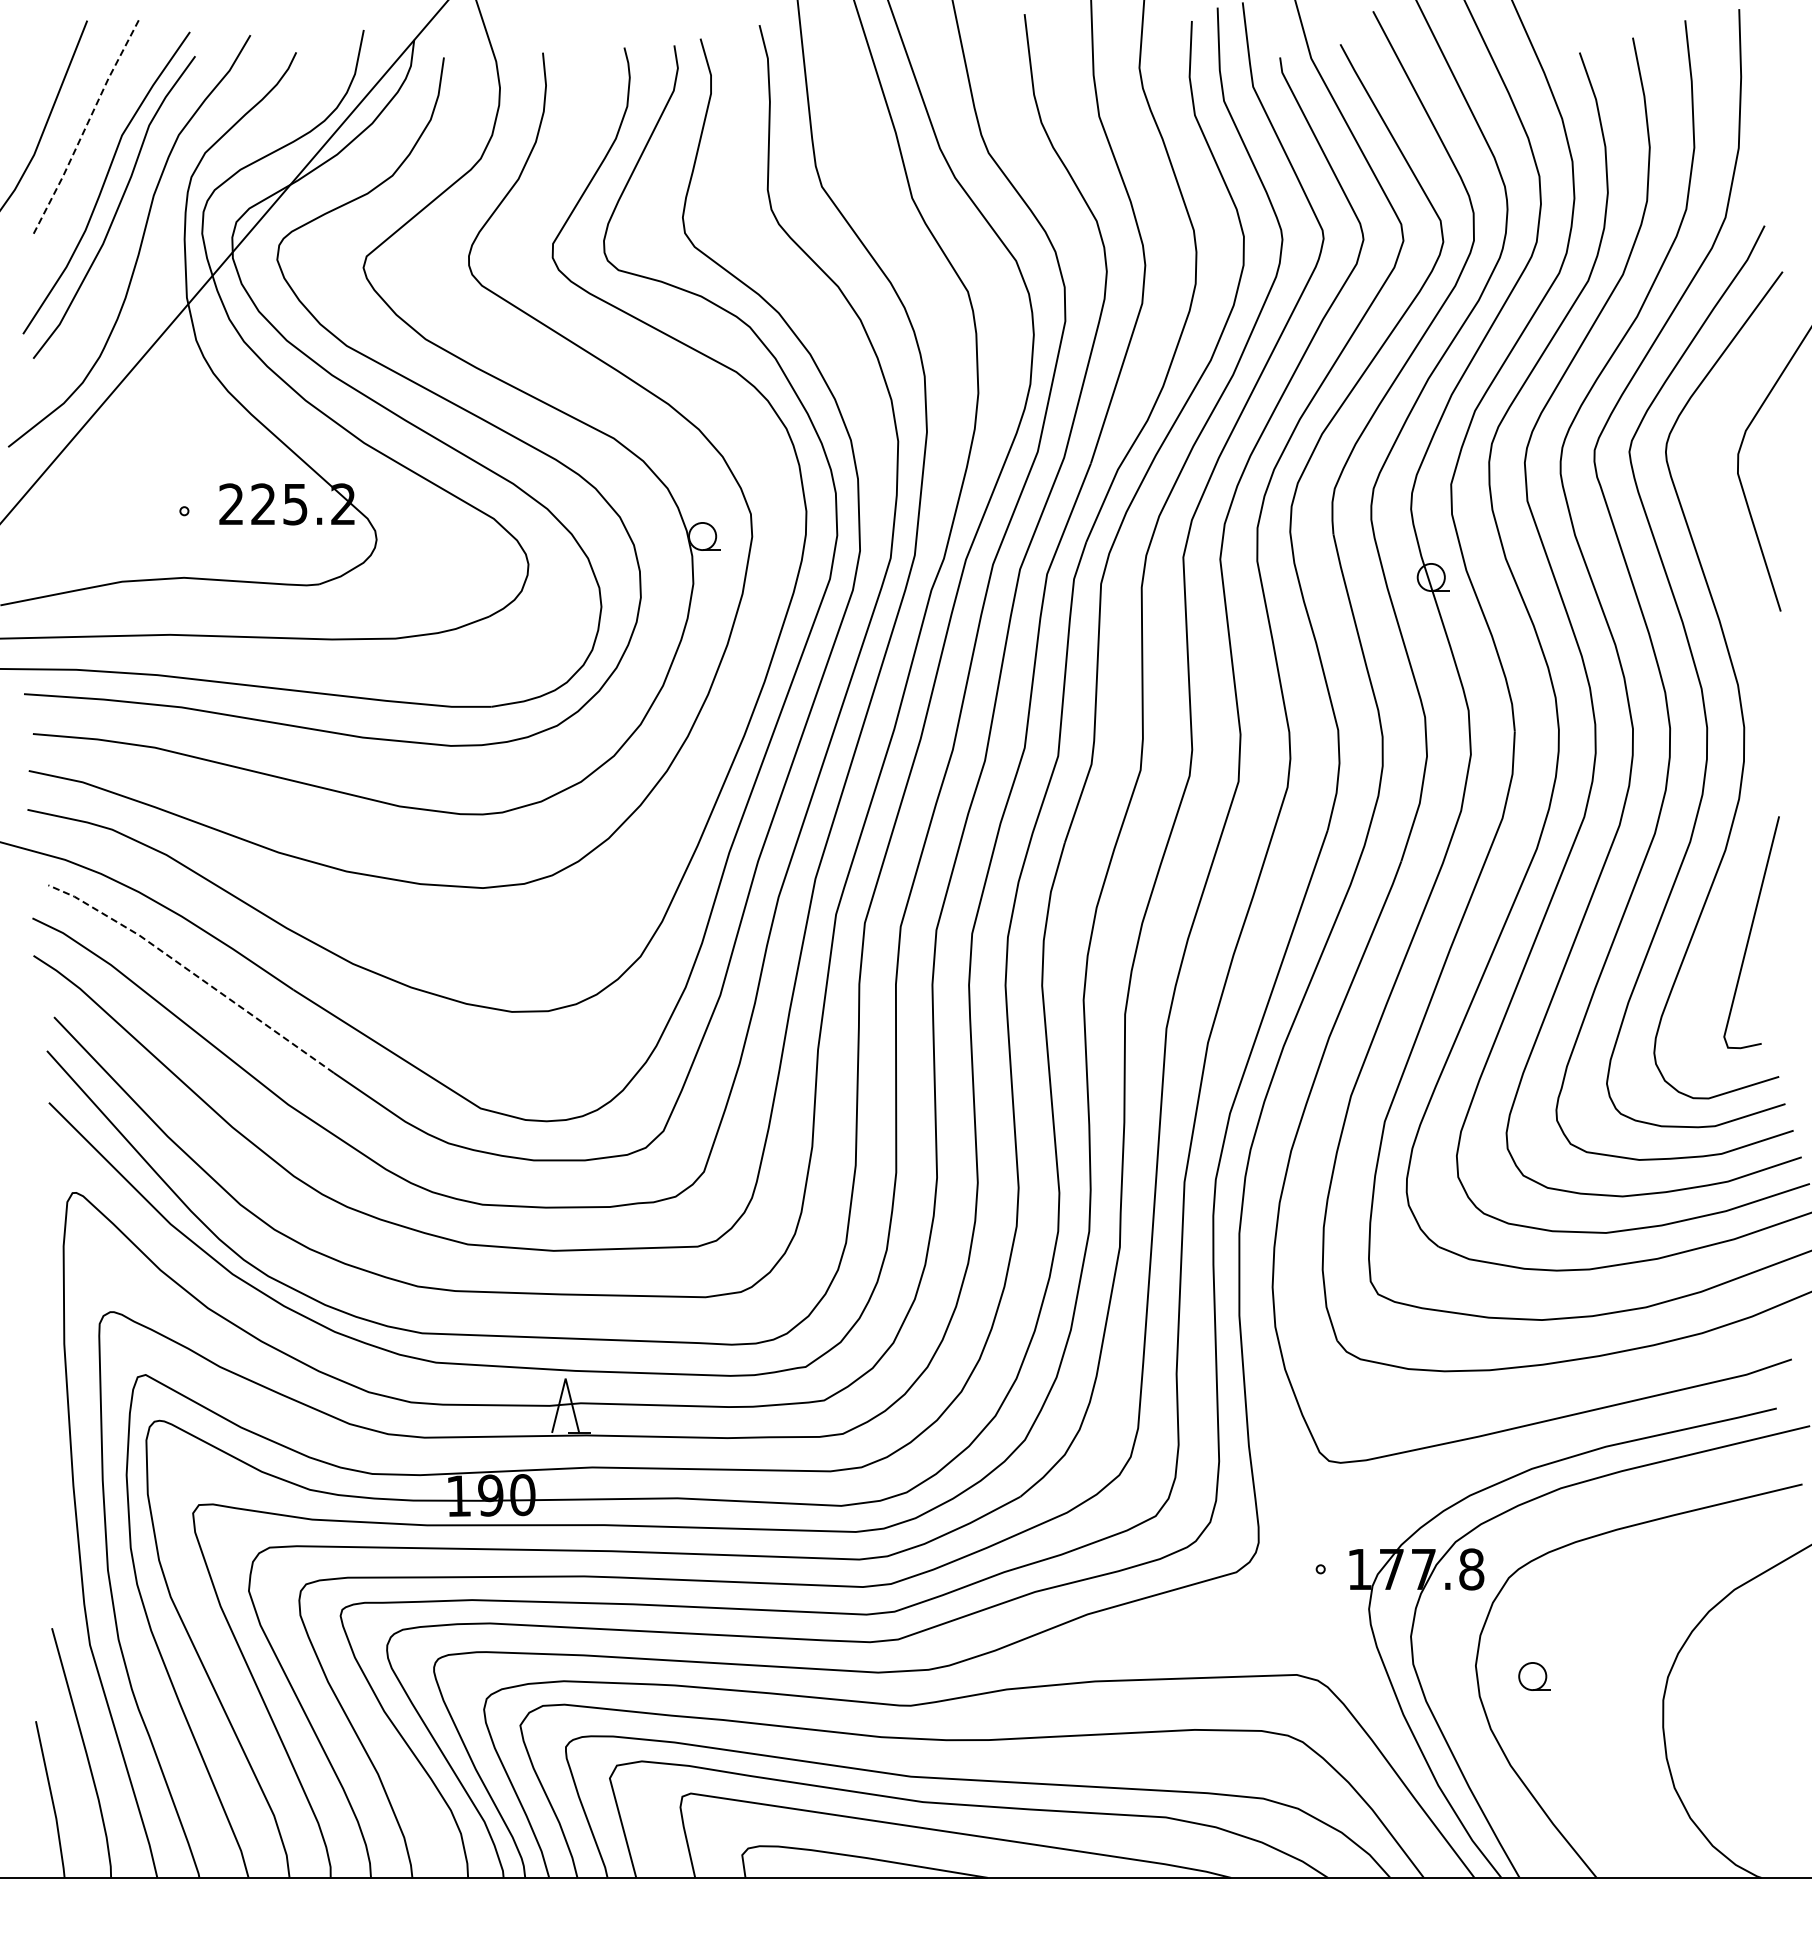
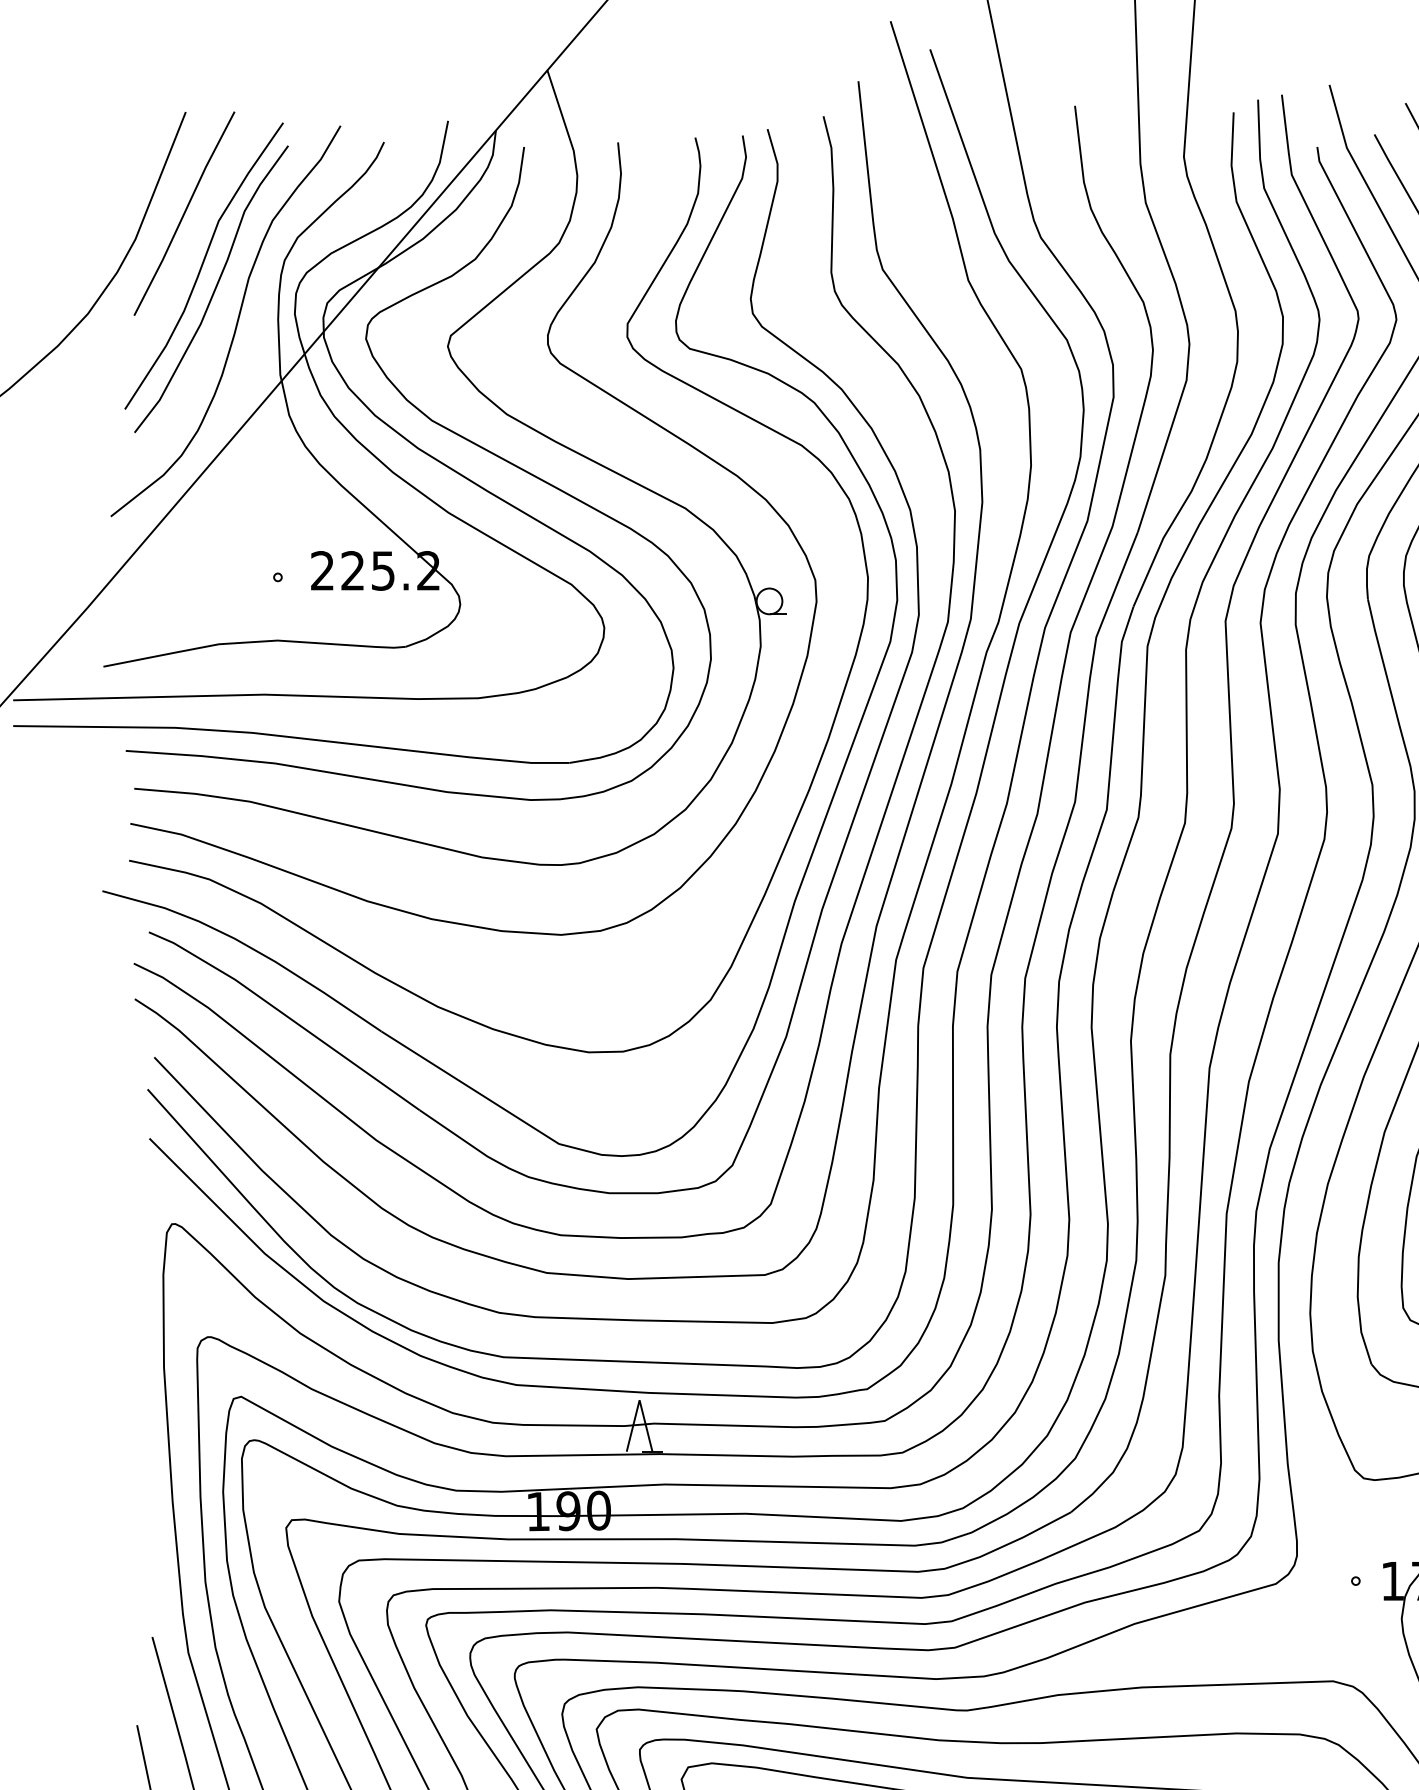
line: (85, 128) -> (184, 214), dashed -> solid
line: (193, 973) -> (286, 1015), dashed -> solid

